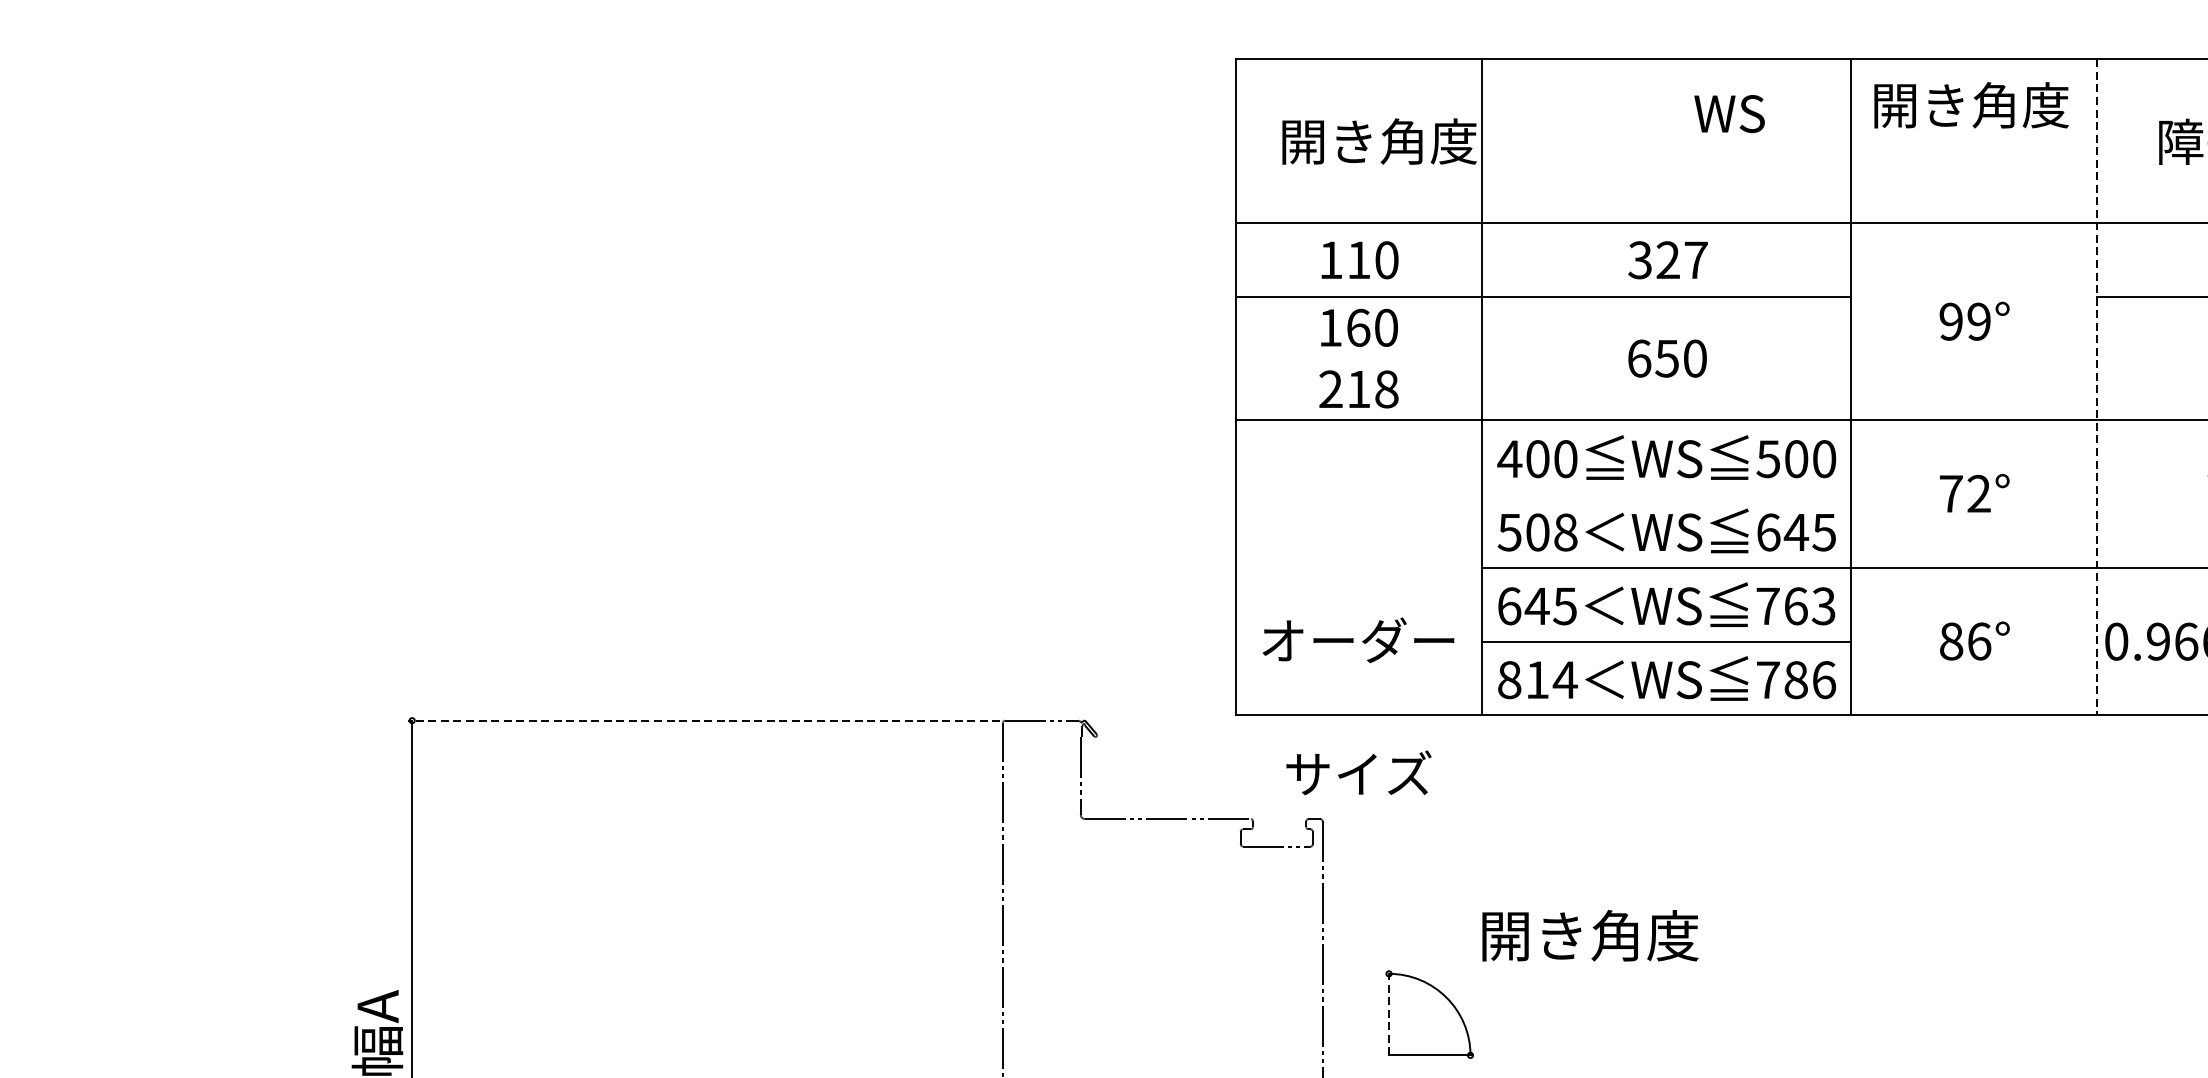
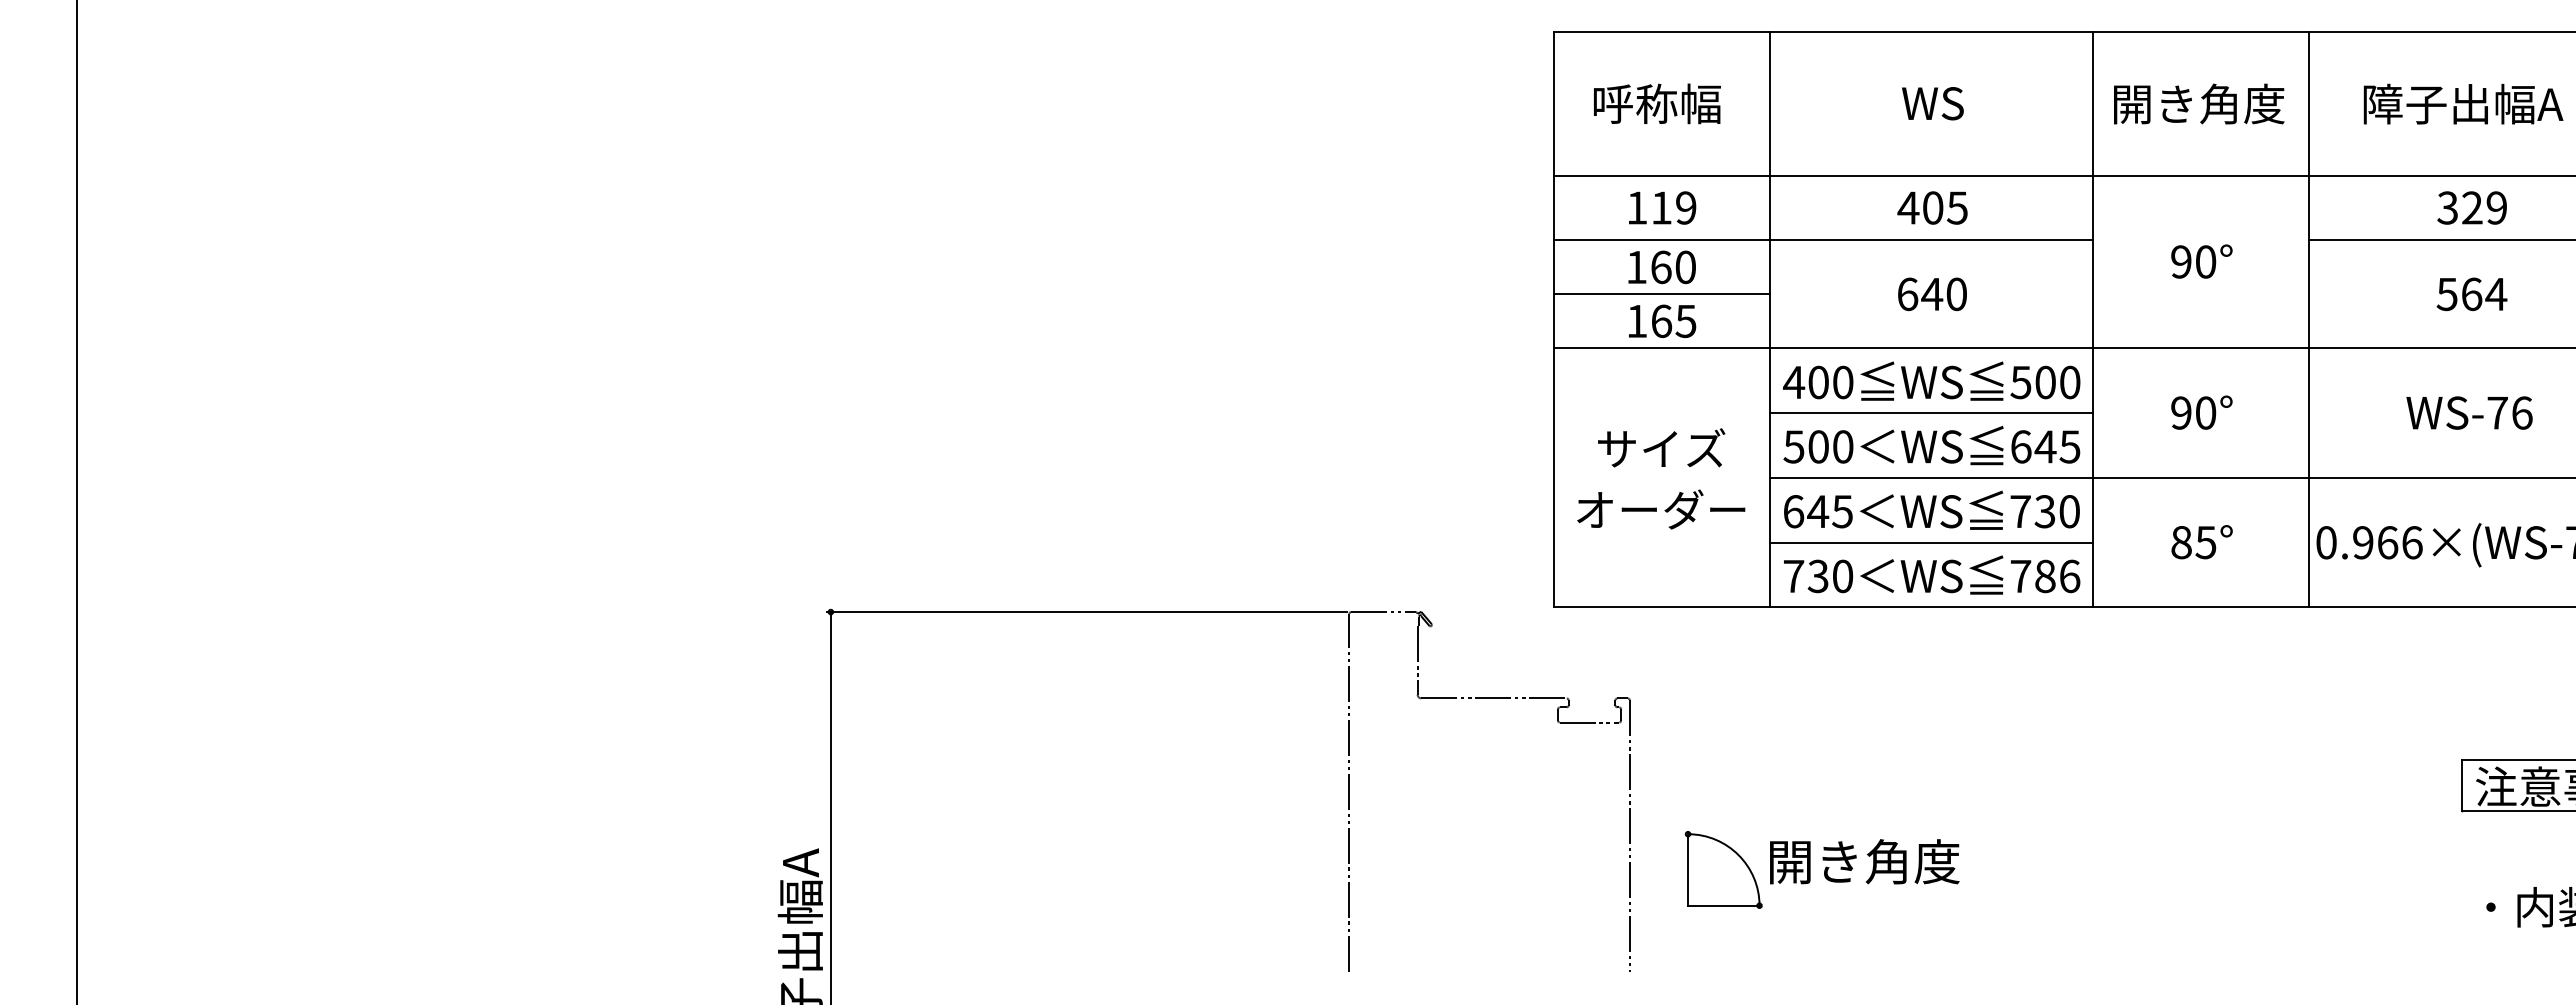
text: (1971, 104) -> (2199, 103), moved
text: (1729, 113) -> (1932, 103), moved
text: (1379, 141) -> (1679, 103), 開き角度 -> 呼称幅
text: (1387, 259) -> (1686, 207), 110 -> 119
text: (1667, 259) -> (1932, 207), 327 -> 405
text: (1978, 321) -> (2205, 261), 99° -> 90°
line: (1358, 358) -> (1661, 294), added
text: (1667, 358) -> (1932, 294), 650 -> 640
line: (2097, 387) -> (2309, 319), dashed -> solid
text: (1358, 389) -> (1661, 321), 218 -> 165
text: (1965, 493) -> (2193, 412), 72° -> 90°
line: (1666, 494) -> (1931, 413), added
text: (1566, 532) -> (1843, 446), 508 -> 500
text: (1808, 606) -> (2056, 511), 763 -> 730
text: (1358, 640) -> (1661, 509), moved
text: (1978, 641) -> (2205, 542), 86° -> 85°
text: (1537, 680) -> (1818, 576), 814 -> 730
line: (704, 721) -> (1087, 612), dashed -> solid
text: (1358, 772) -> (1661, 447), moved
text: (1590, 935) -> (1864, 861), moved
line: (1389, 1014) -> (1688, 869), dashed -> solid

